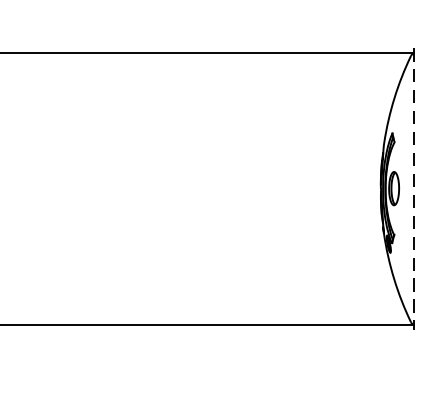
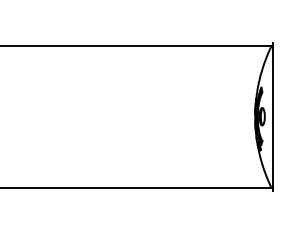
line: (413, 190) -> (272, 117), dashed -> solid

